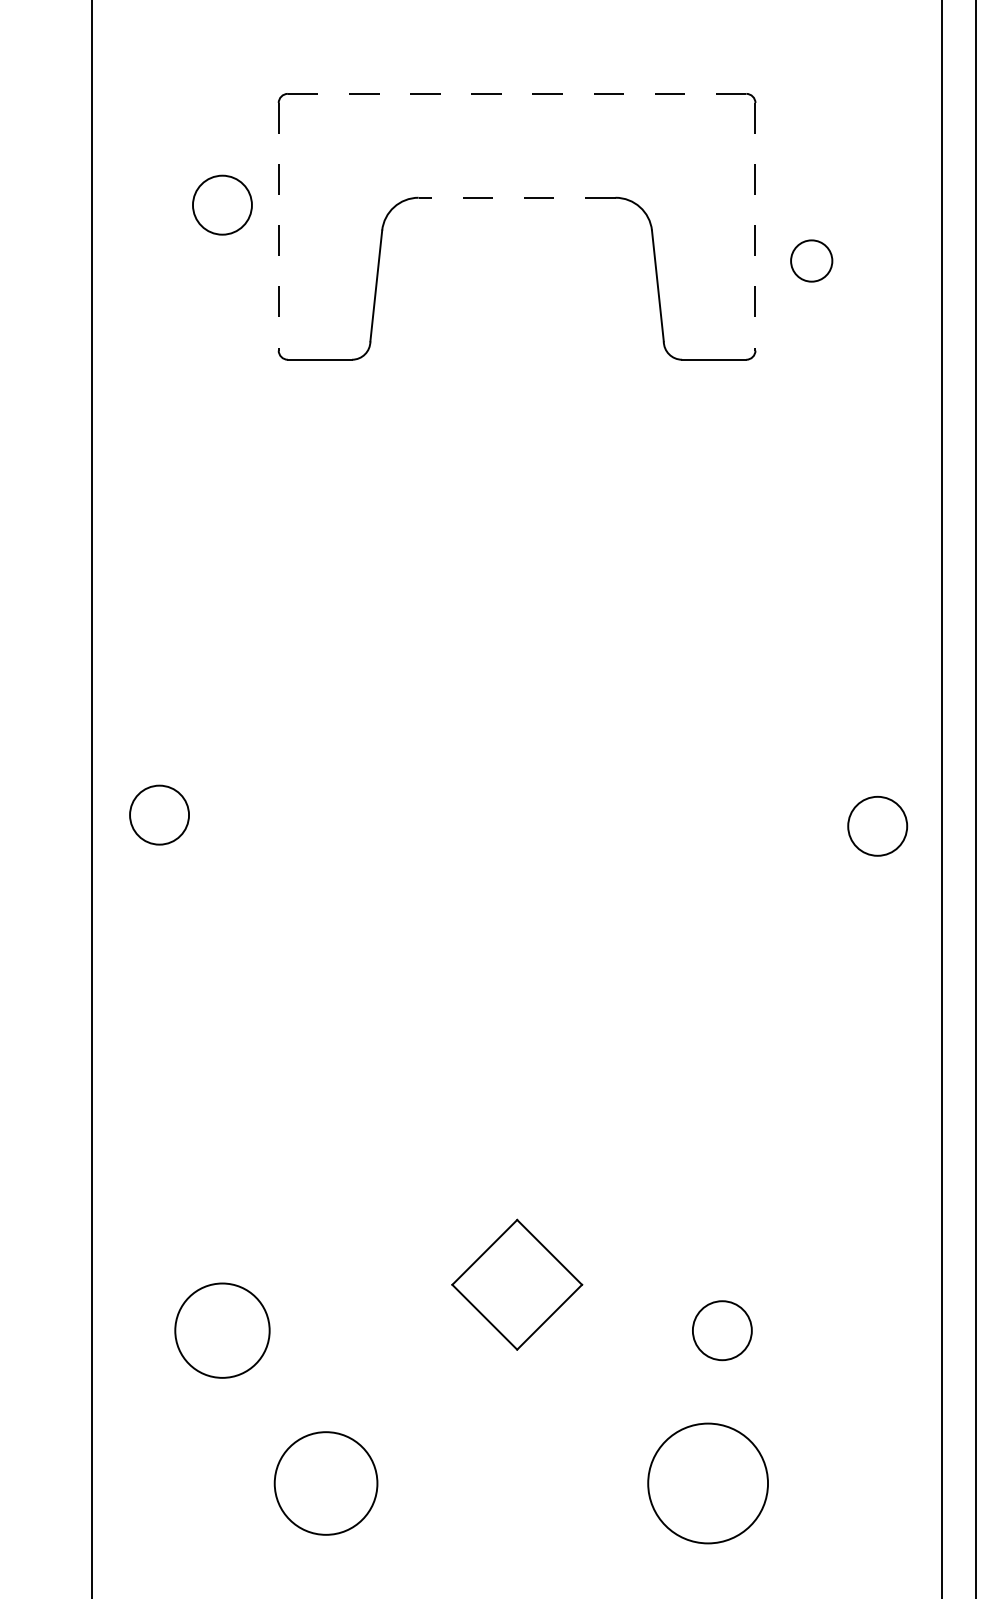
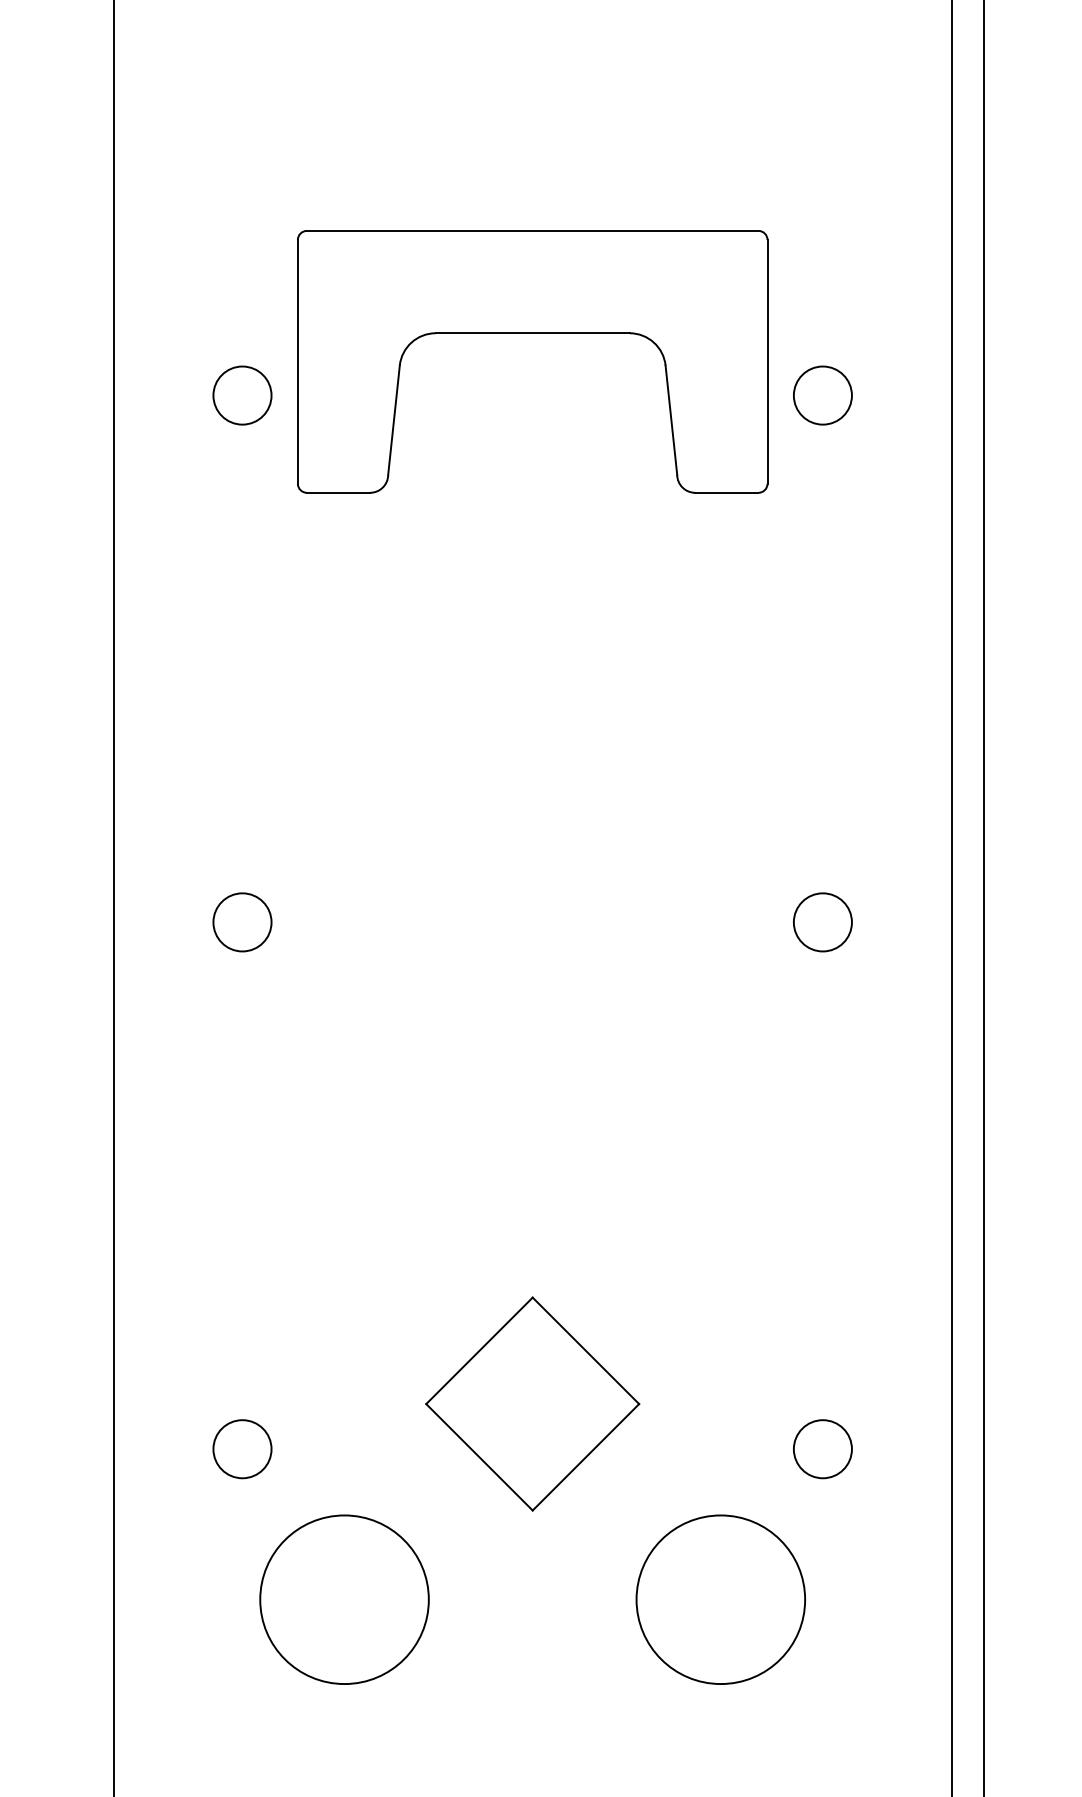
line: (516, 93) -> (532, 230), dashed -> solid
line: (516, 198) -> (532, 333), dashed -> solid
circle: (222, 205) -> (242, 395), moved
line: (278, 226) -> (297, 361), dashed -> solid
line: (755, 226) -> (767, 361), dashed -> solid
circle: (811, 260) -> (822, 395), size x1.43
circle: (159, 815) -> (242, 922), moved
circle: (877, 826) -> (822, 922), moved
part: (516, 1284) -> (532, 1403), size x1.67
circle: (222, 1330) -> (242, 1449), size x0.62
circle: (721, 1330) -> (822, 1449), moved
circle: (326, 1483) -> (344, 1599), size x1.67
circle: (707, 1483) -> (720, 1599), size x1.43

